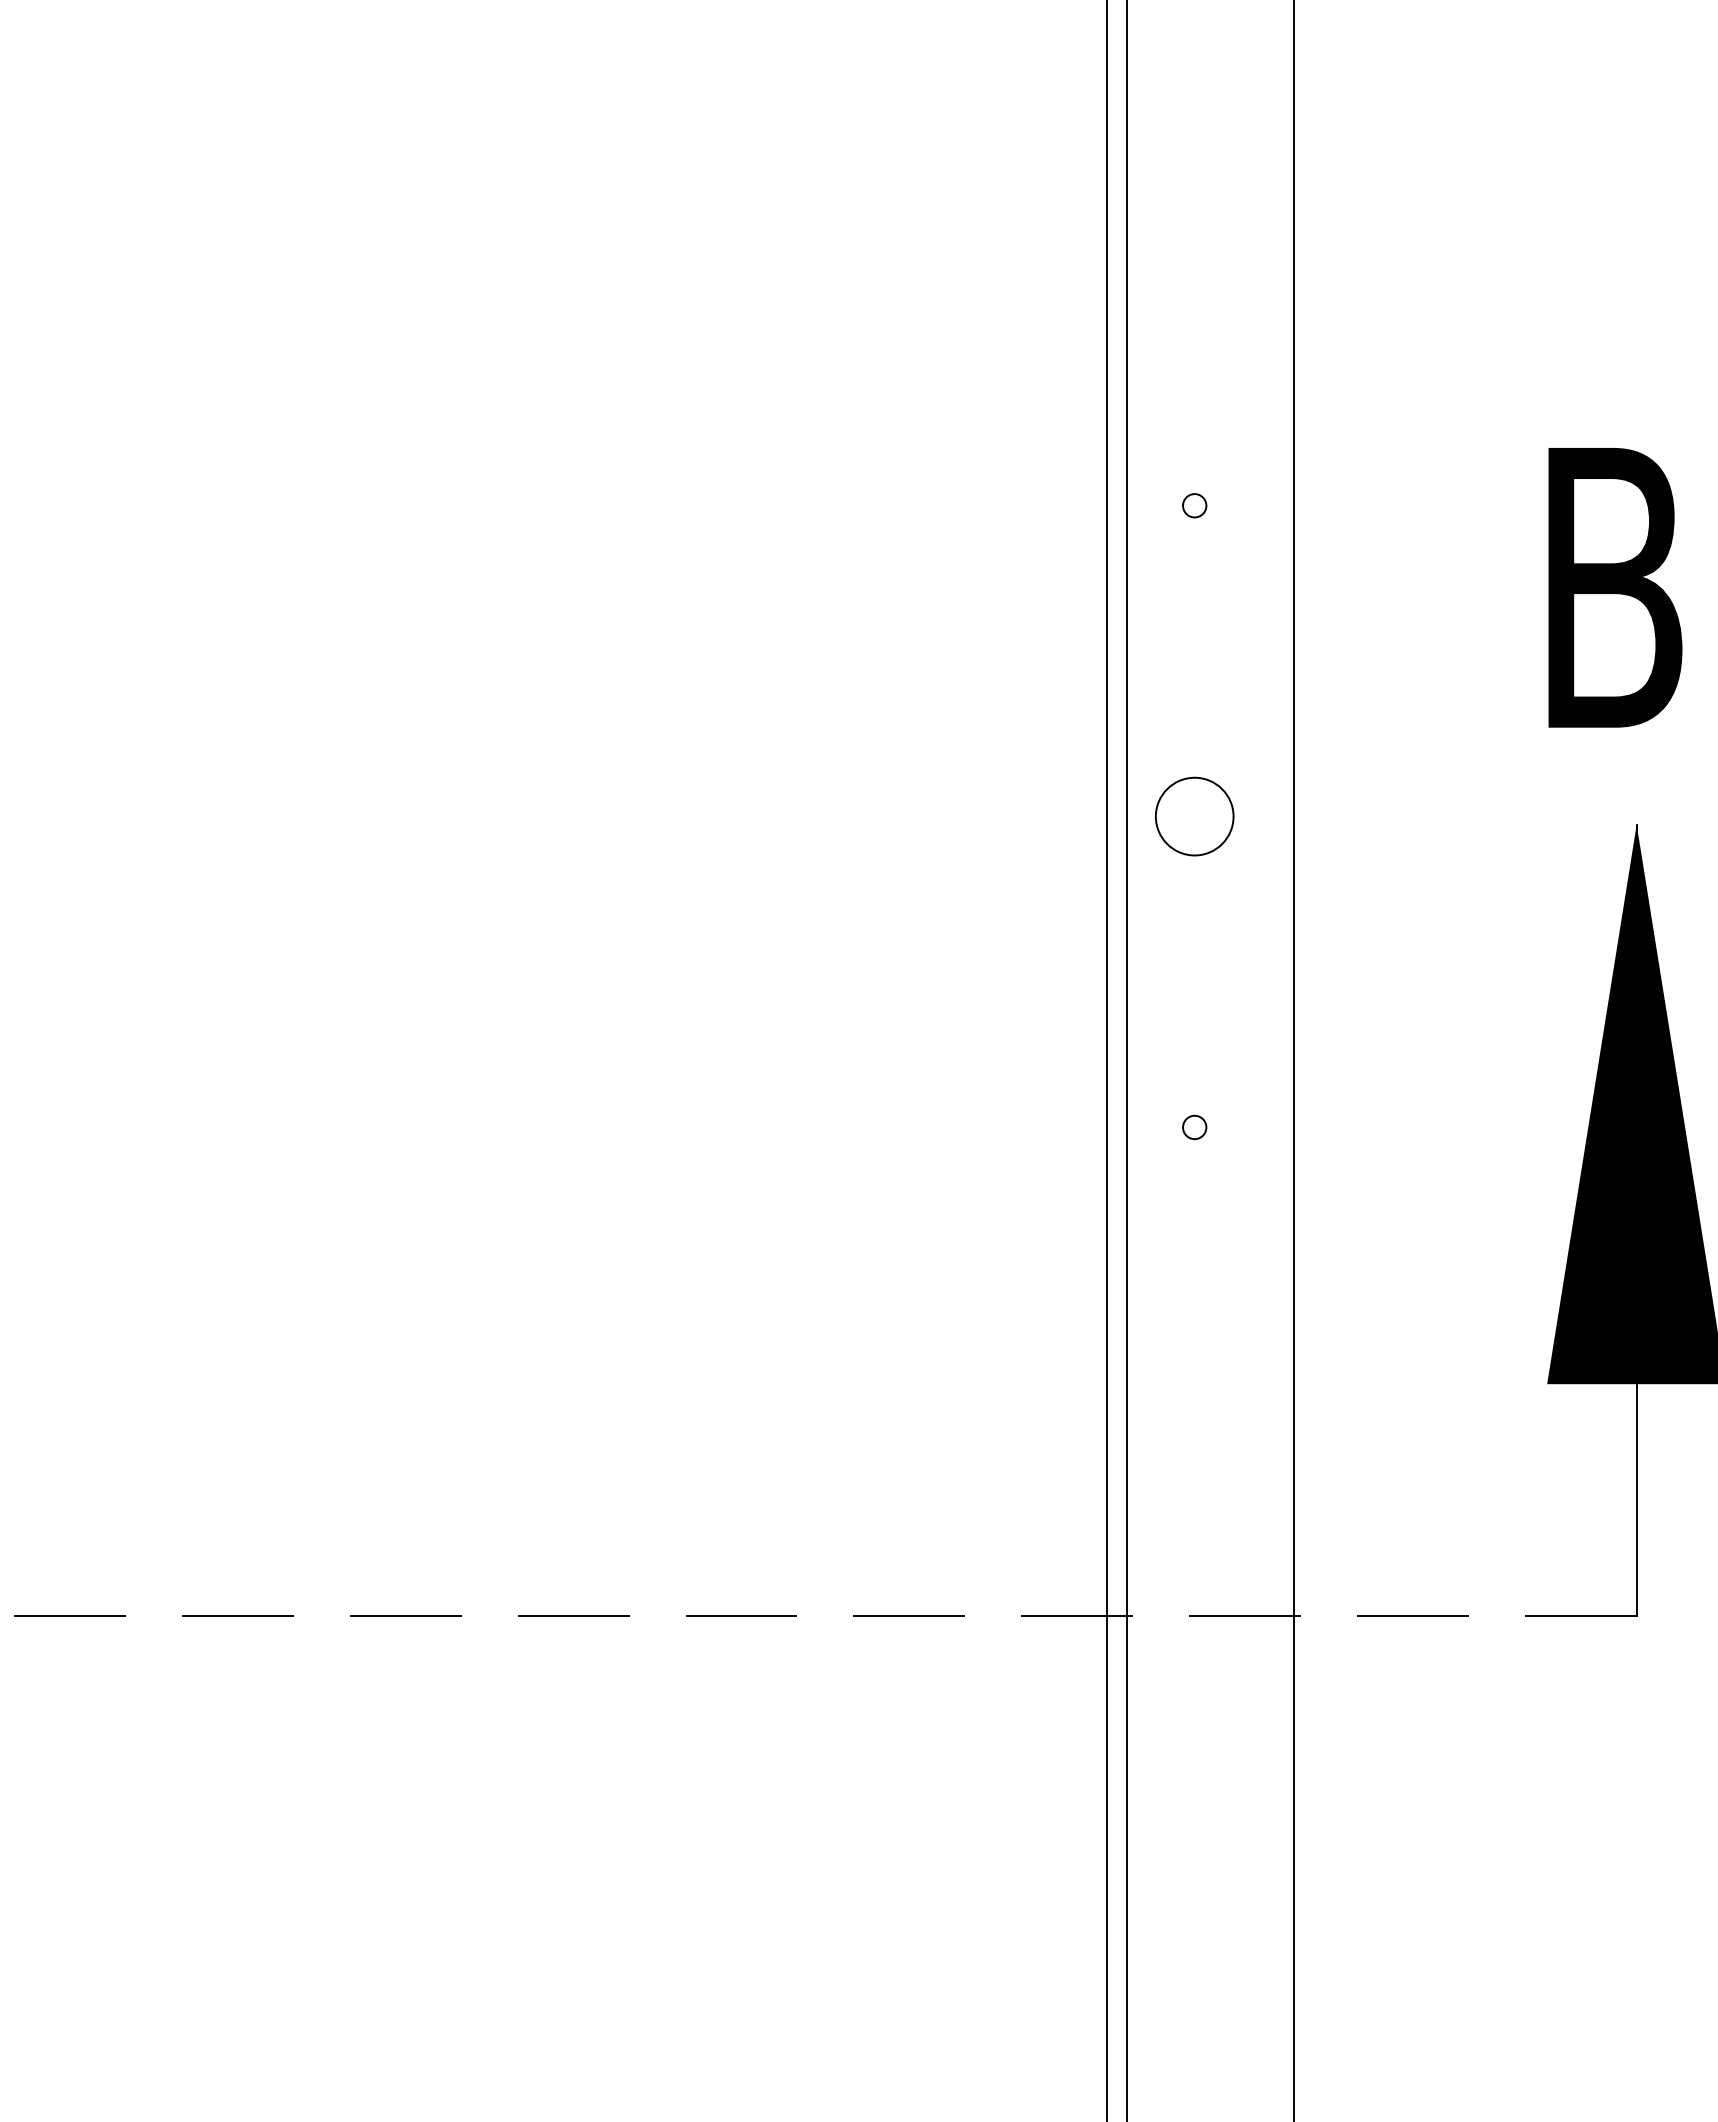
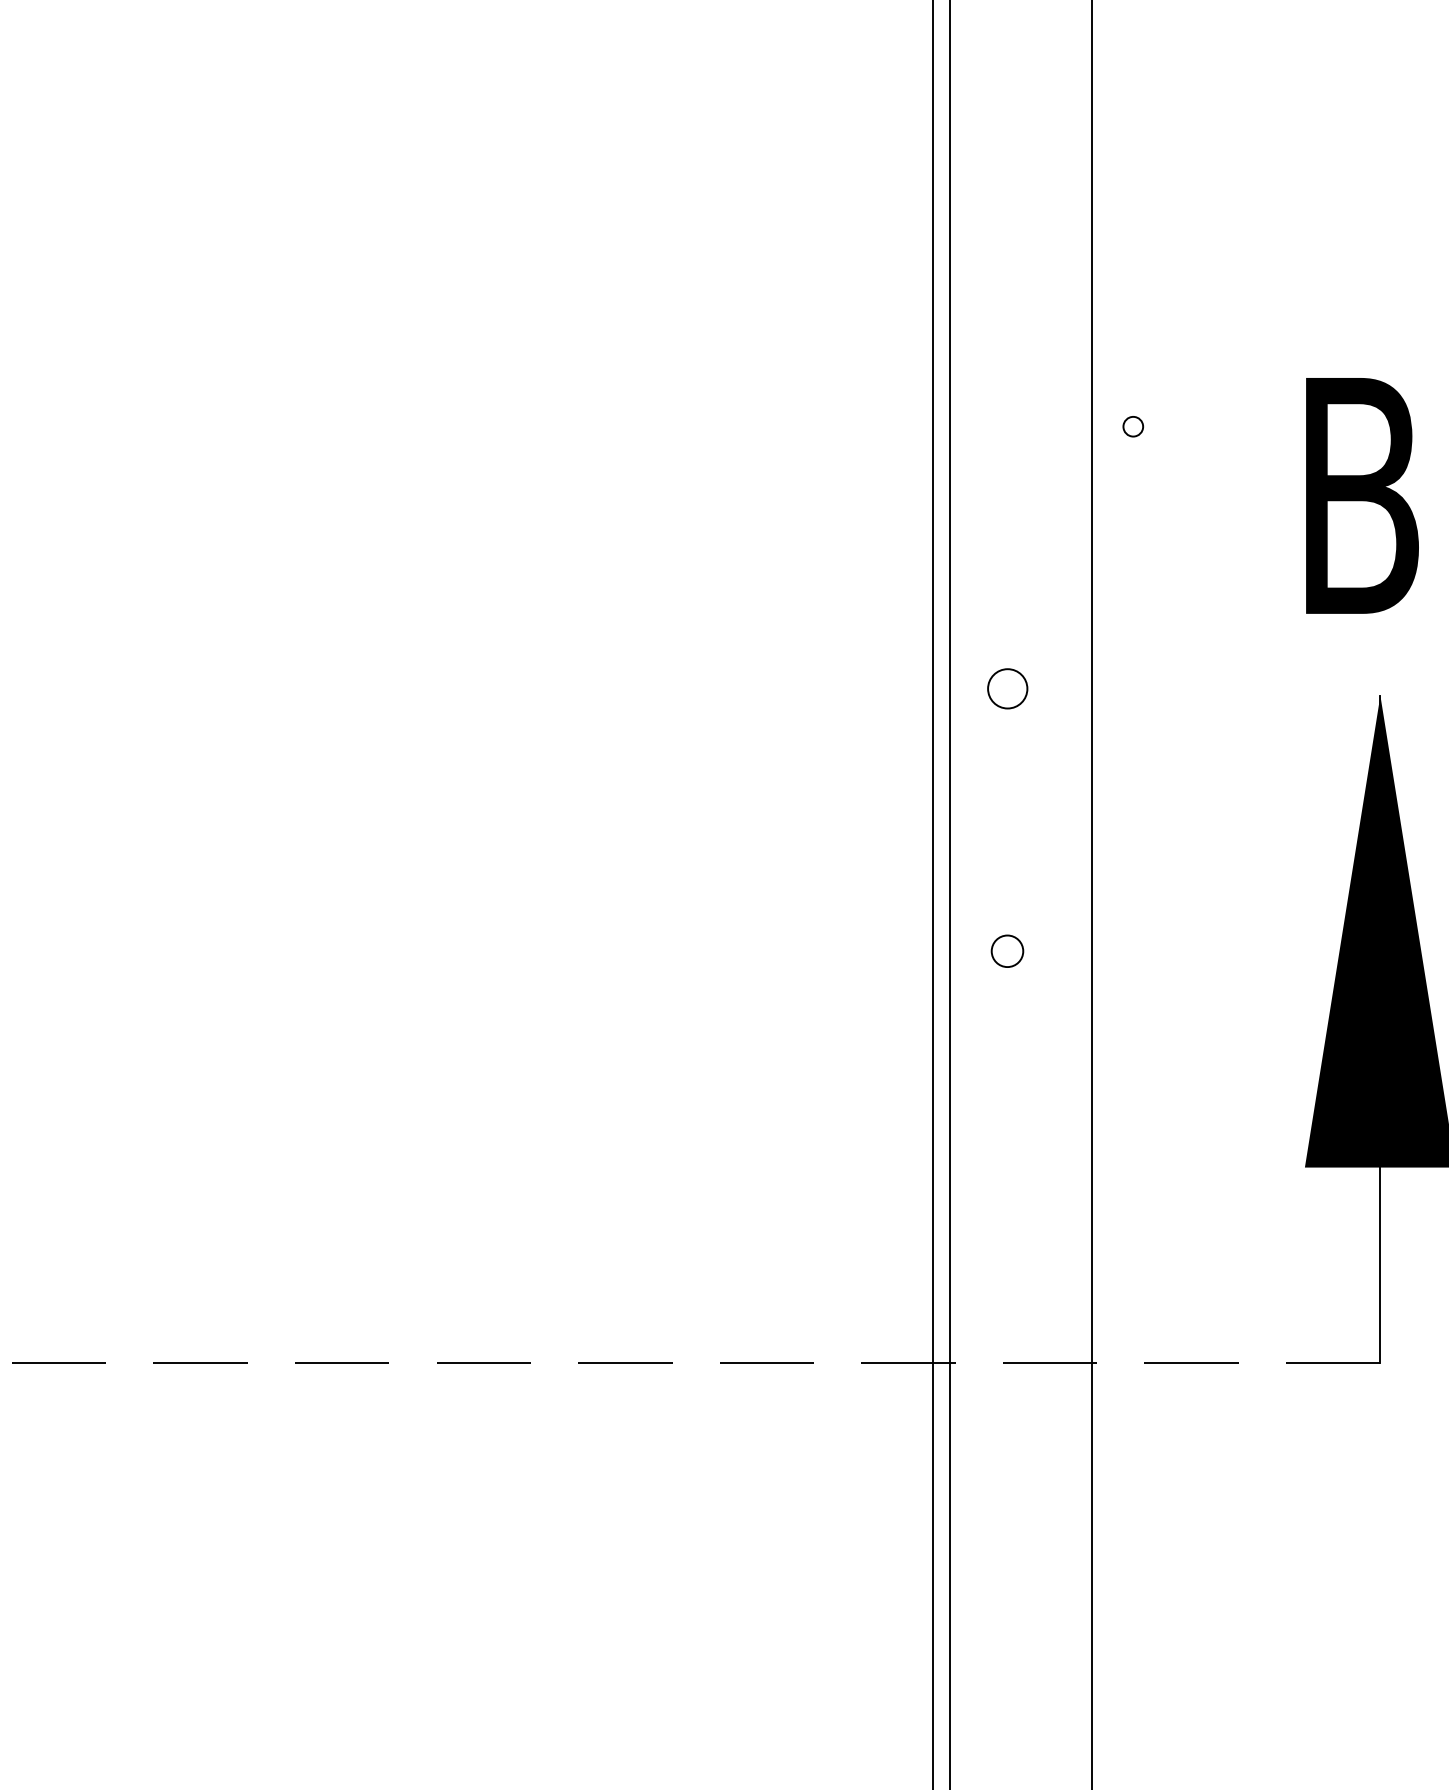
circle: (1194, 505) -> (1133, 426), moved
circle: (1194, 816) -> (1007, 688), size x0.6
circle: (1194, 1126) -> (1007, 950), size x1.6

